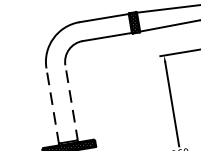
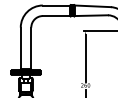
line: (71, 102) -> (31, 48), dashed -> solid
line: (52, 106) -> (20, 48), dashed -> solid

